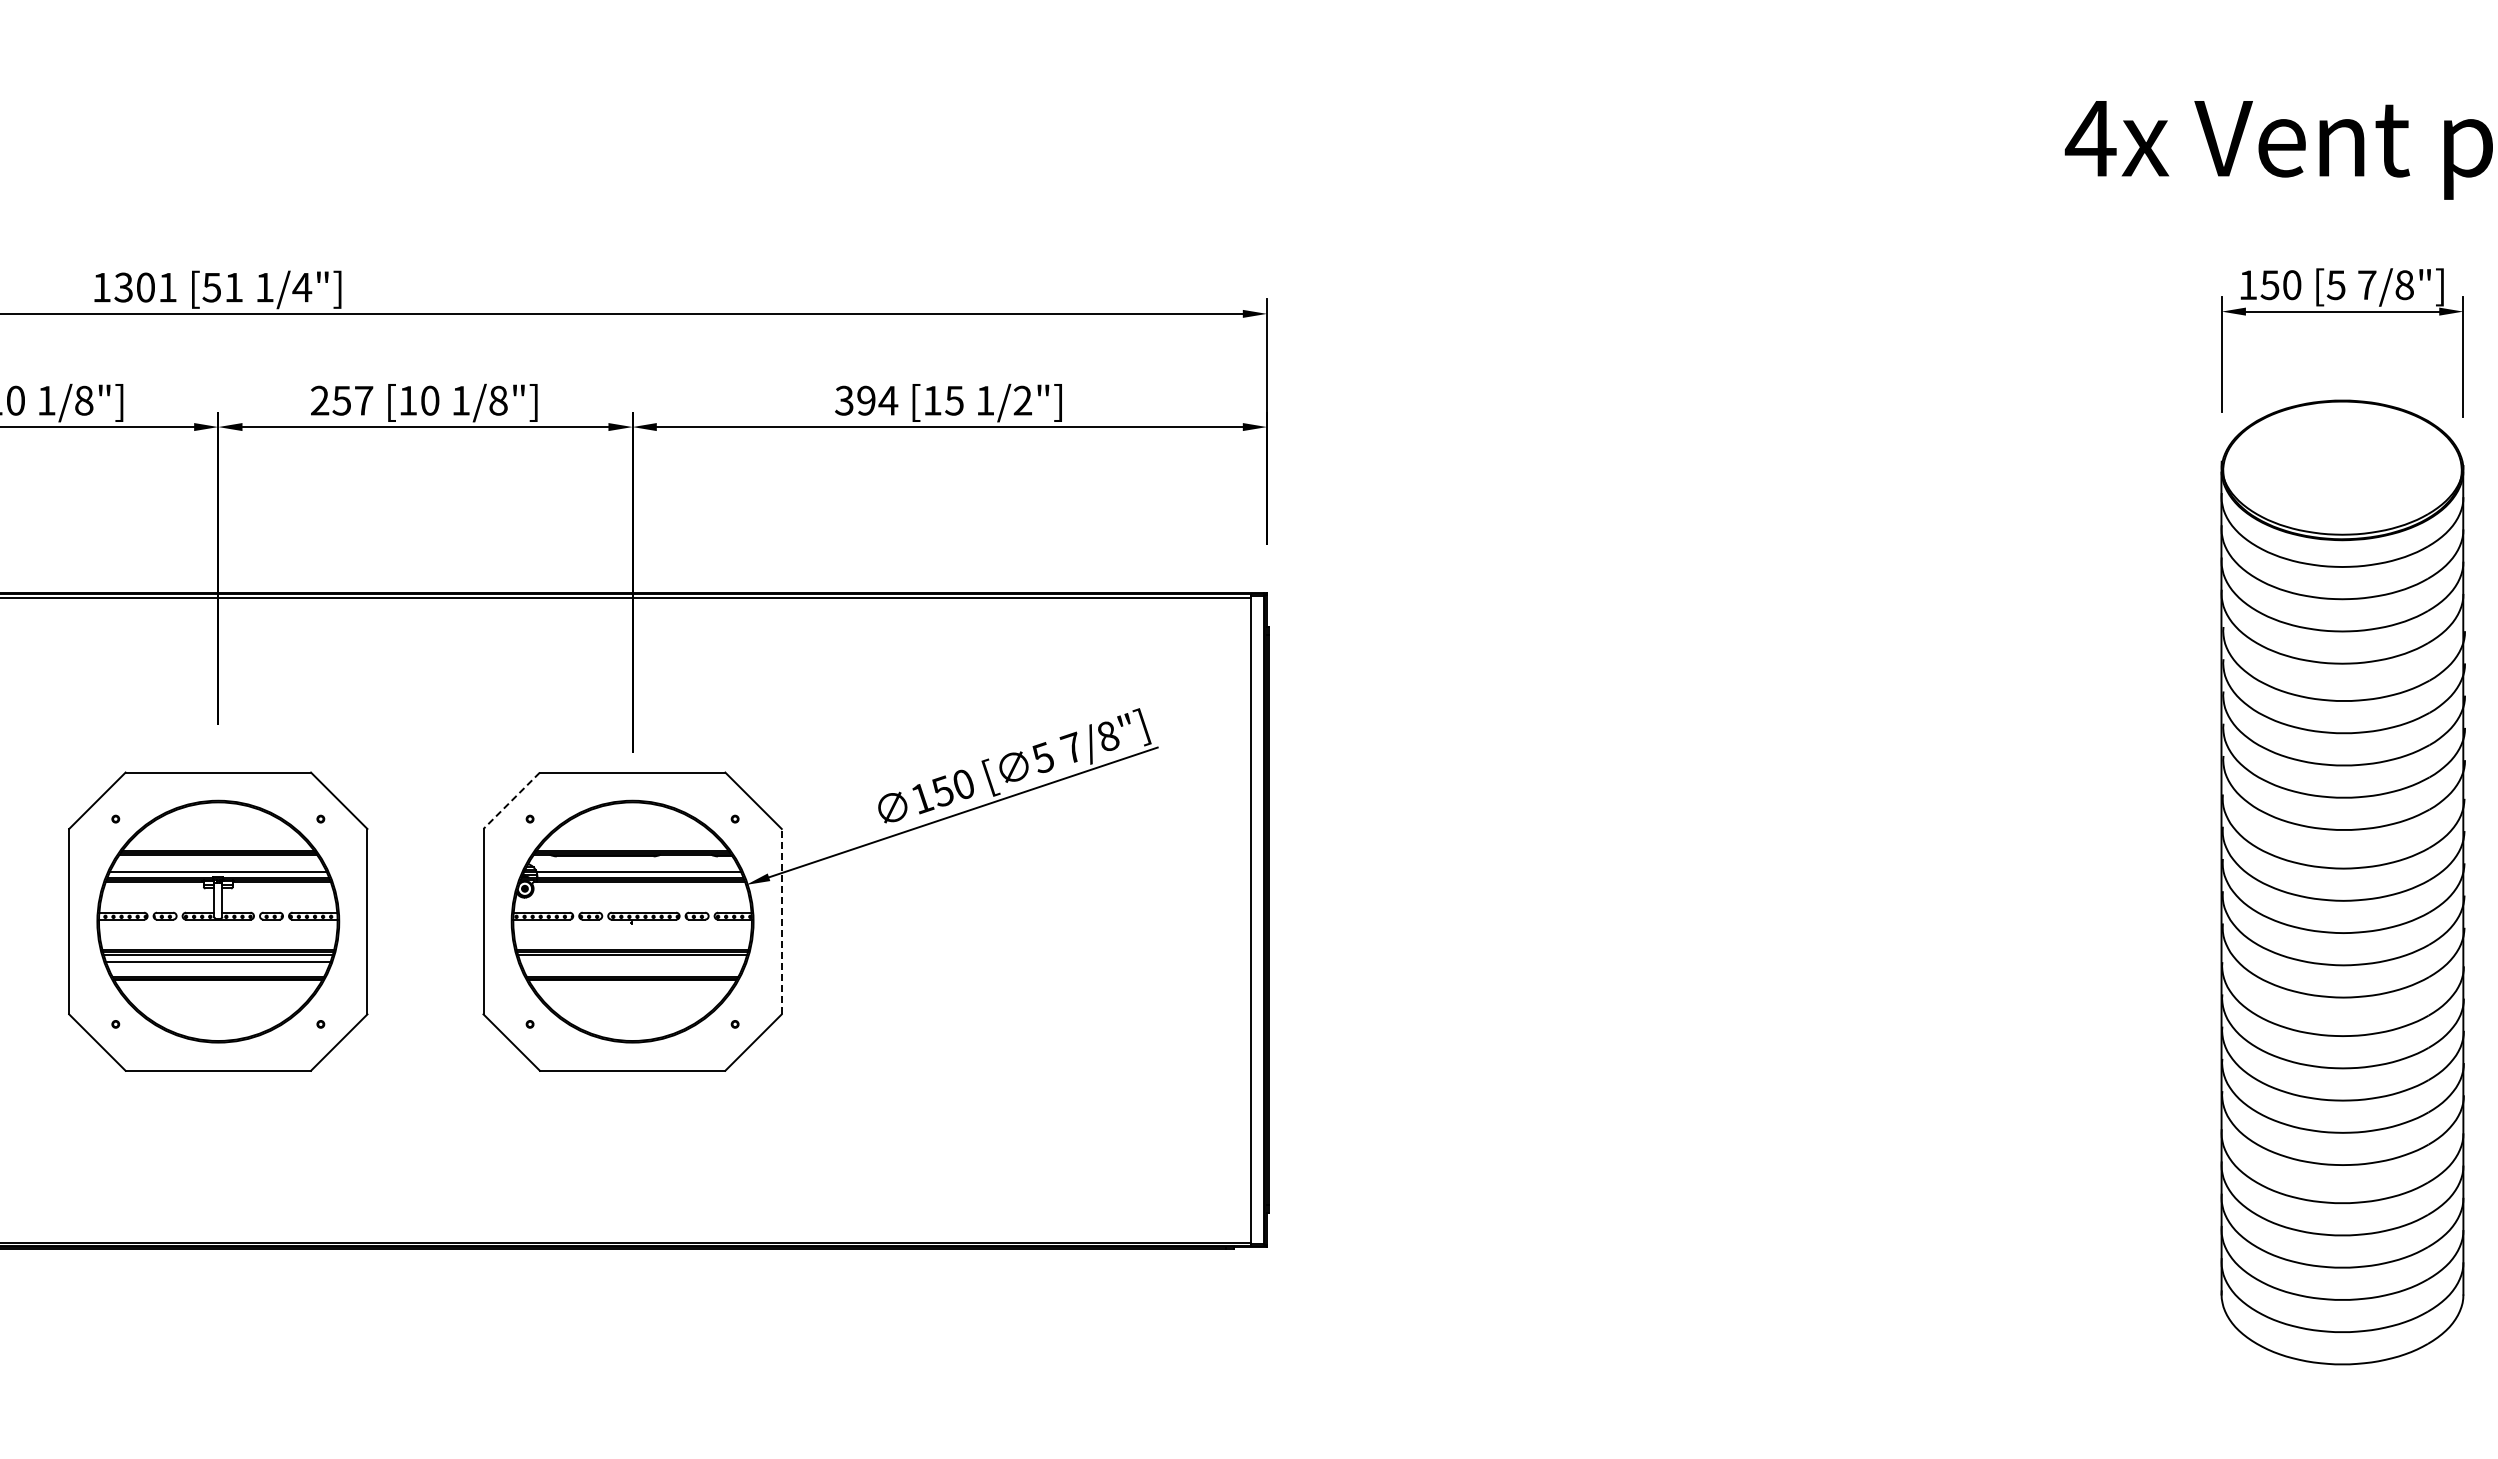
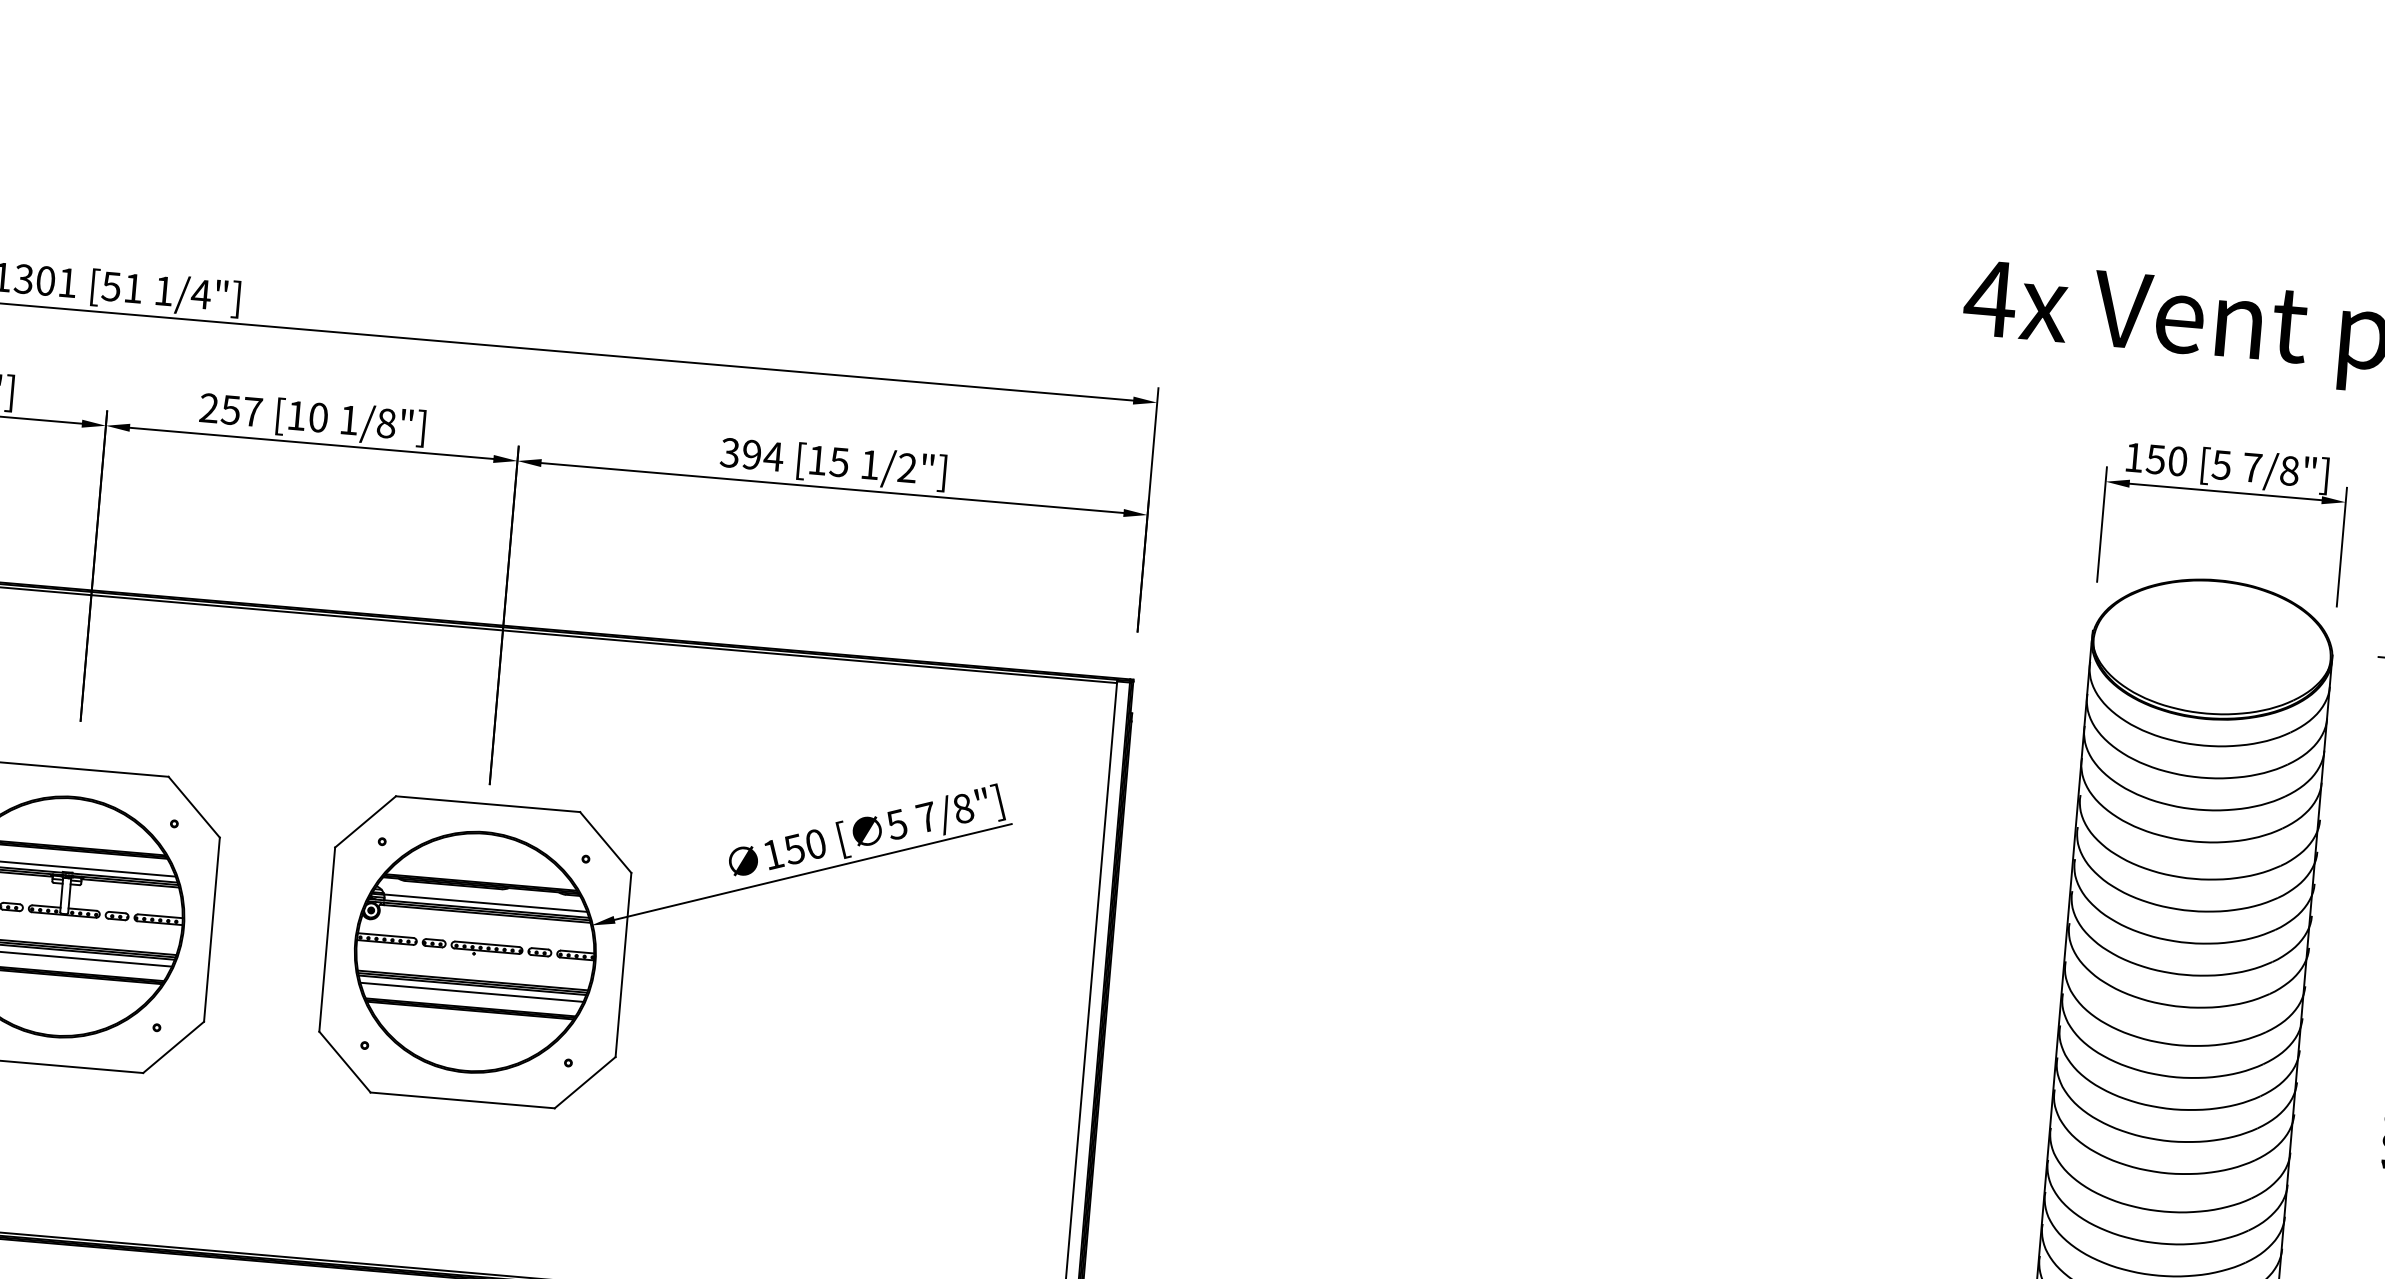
line: (511, 800) -> (365, 821), dashed -> solid
line: (781, 921) -> (623, 964), dashed -> solid
line: (632, 961) -> (471, 991), added

